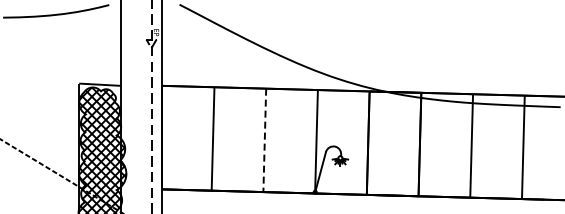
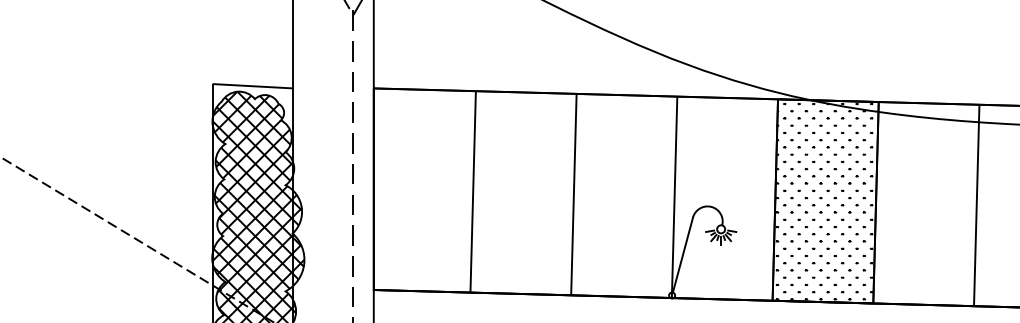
line: (264, 140) -> (573, 194), dashed -> solid
hatch: (394, 143) -> (826, 200), added

